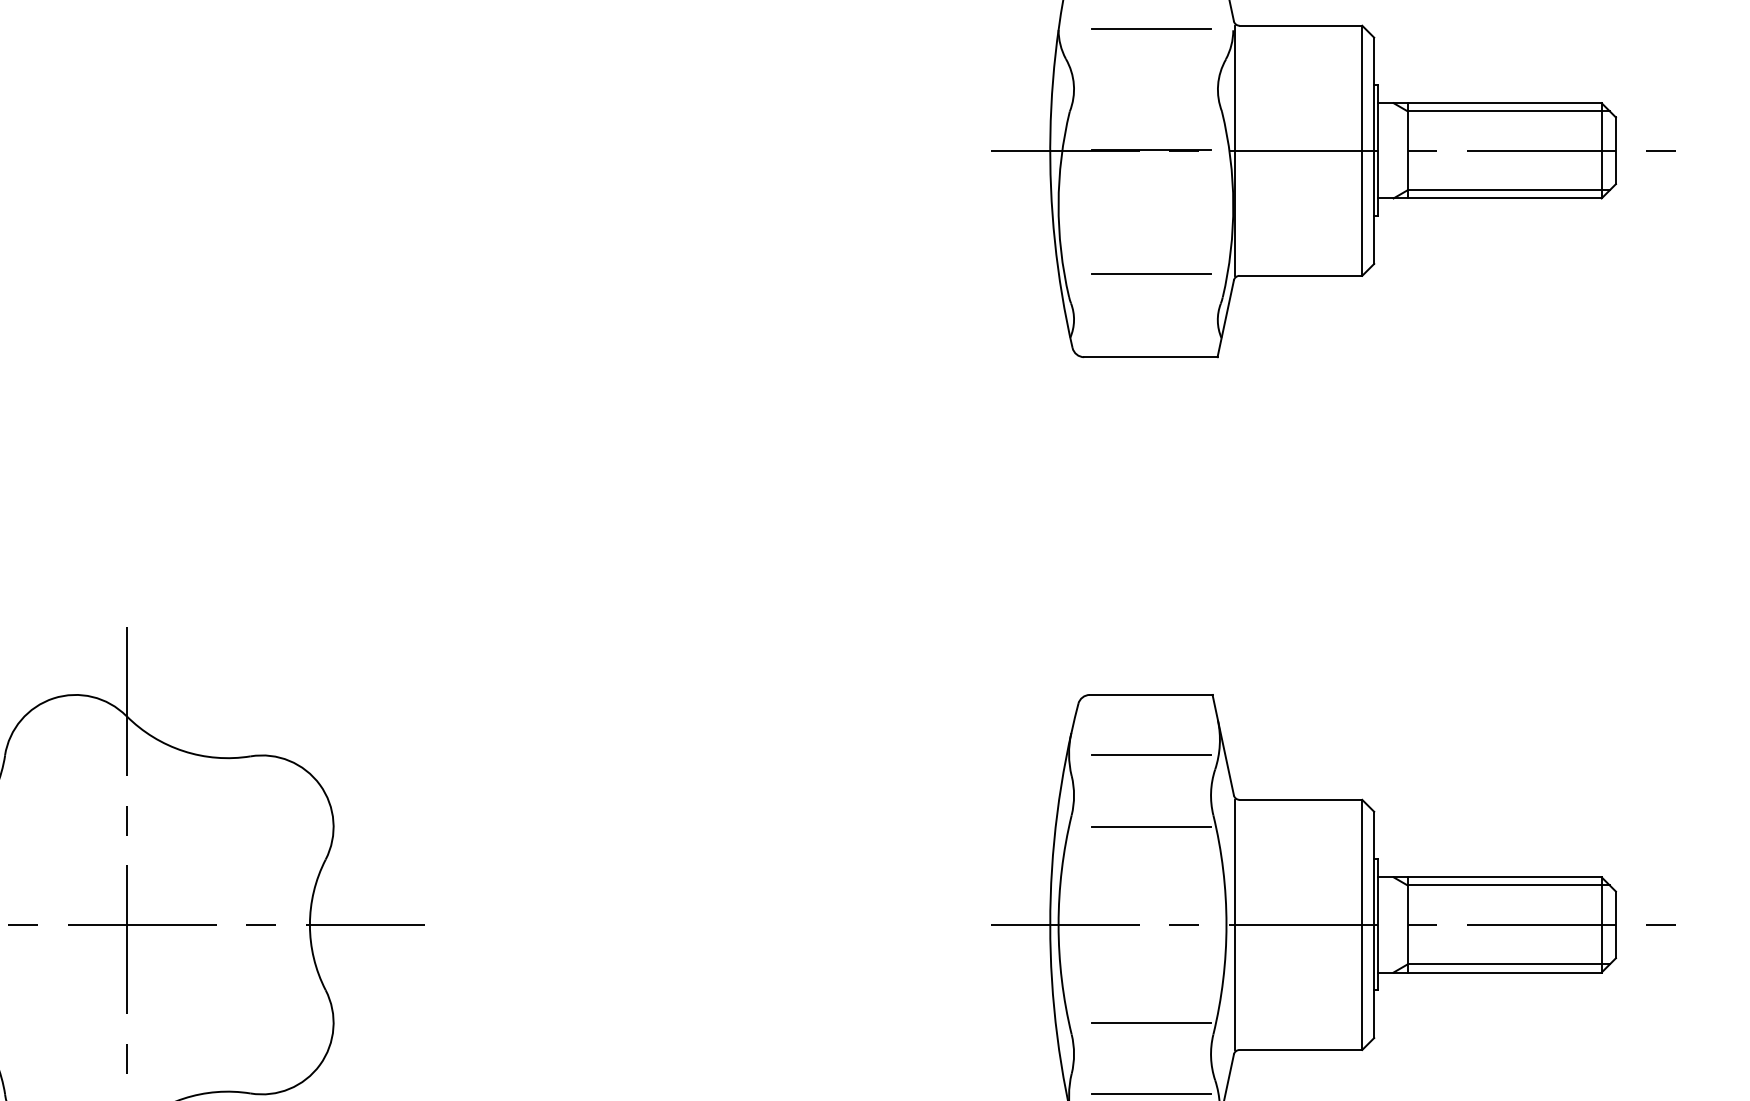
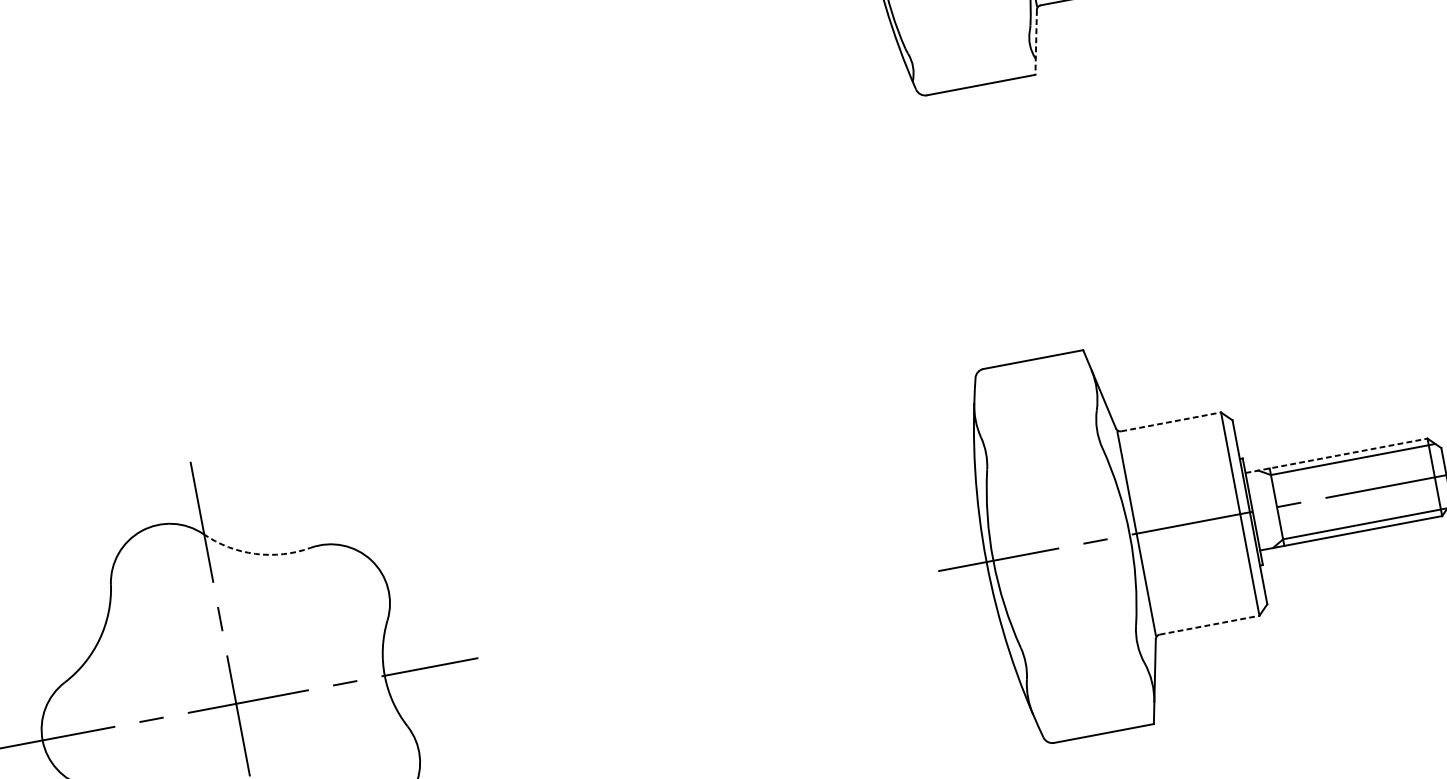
line: (1151, 274) -> (969, 17), removed
line: (1225, 319) -> (1036, 42), solid -> dashed
arc: (183, 751) -> (255, 554), solid -> dashed
line: (1151, 755) -> (1042, 408), removed
line: (1301, 799) -> (1171, 421), solid -> dashed
line: (1151, 826) -> (1053, 466), removed
line: (1489, 877) -> (1336, 456), solid -> dashed
line: (1151, 1022) -> (1083, 625), removed
line: (1301, 1049) -> (1209, 624), solid -> dashed
line: (1151, 1094) -> (1094, 684), removed

